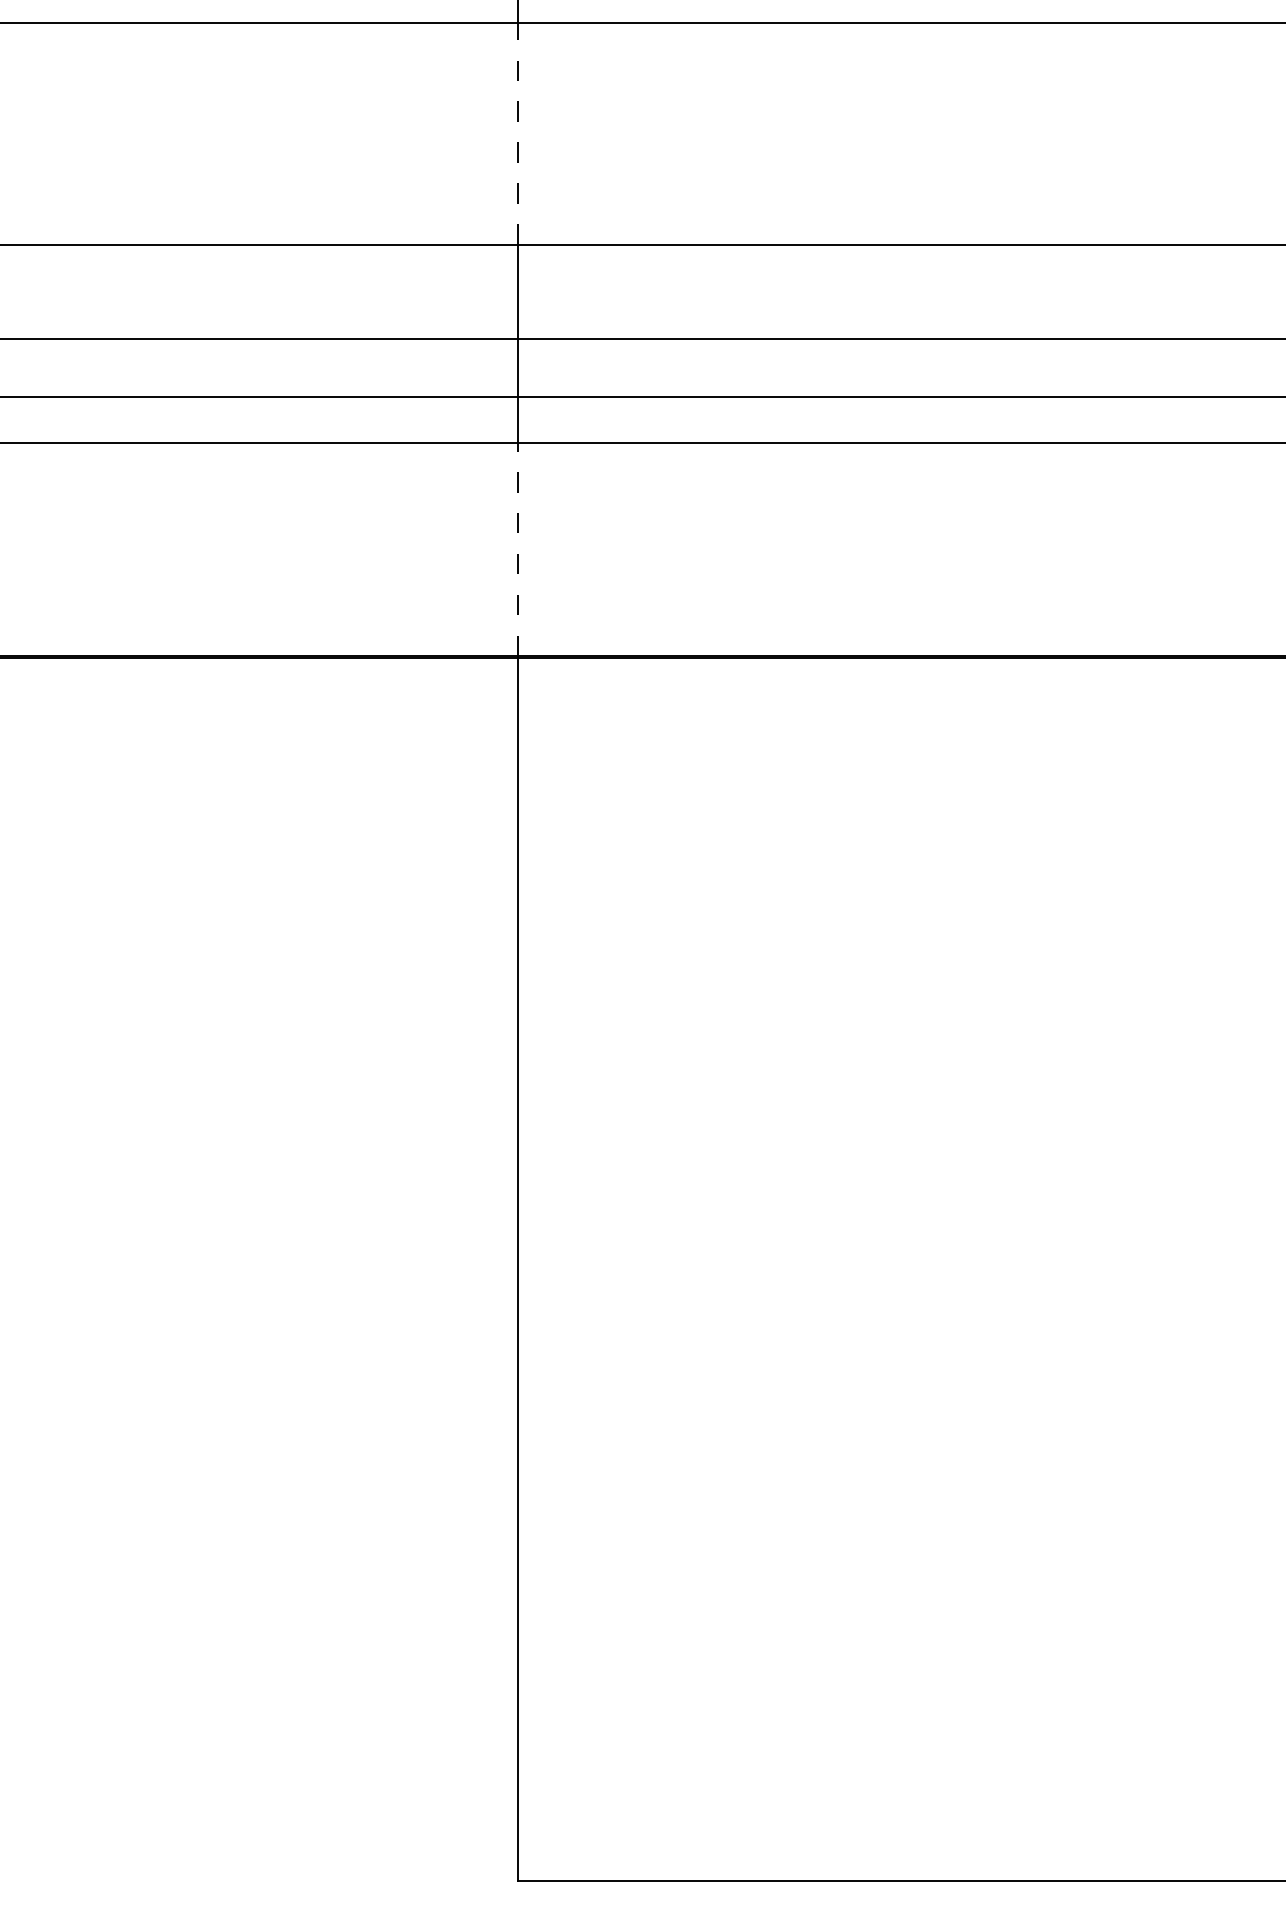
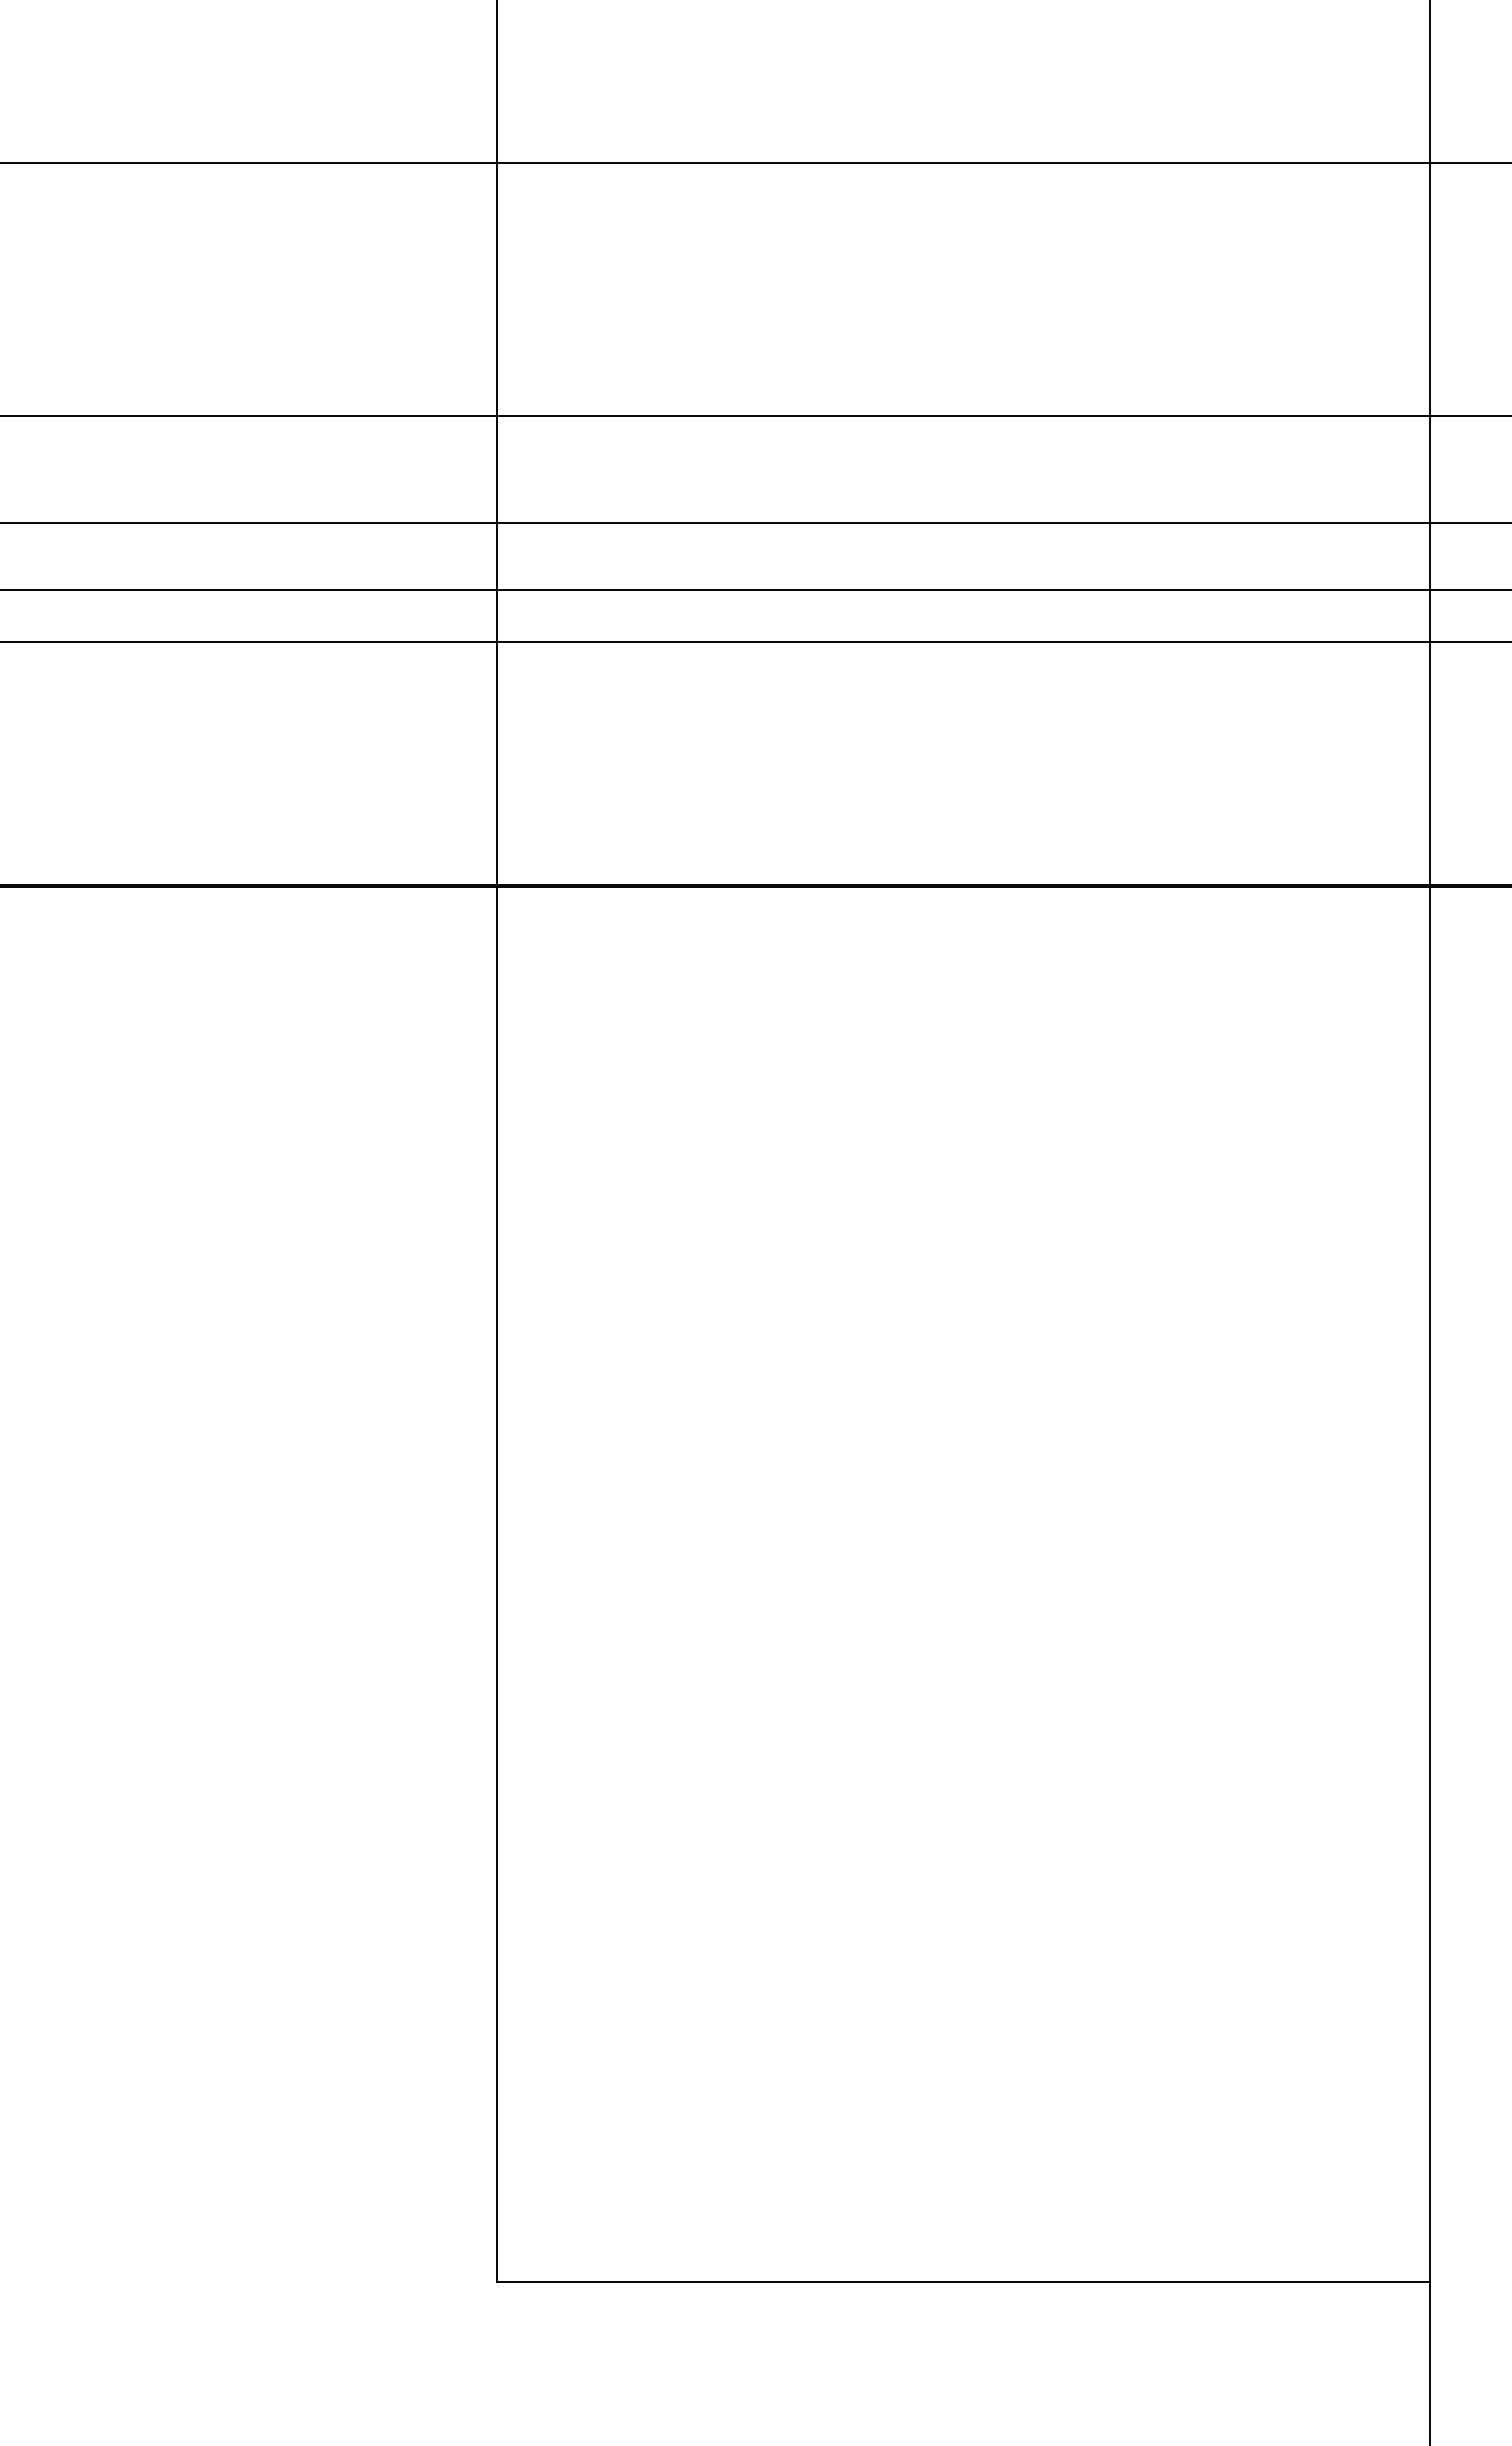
line: (517, 133) -> (497, 289), dashed -> solid
line: (517, 549) -> (497, 763), dashed -> solid

